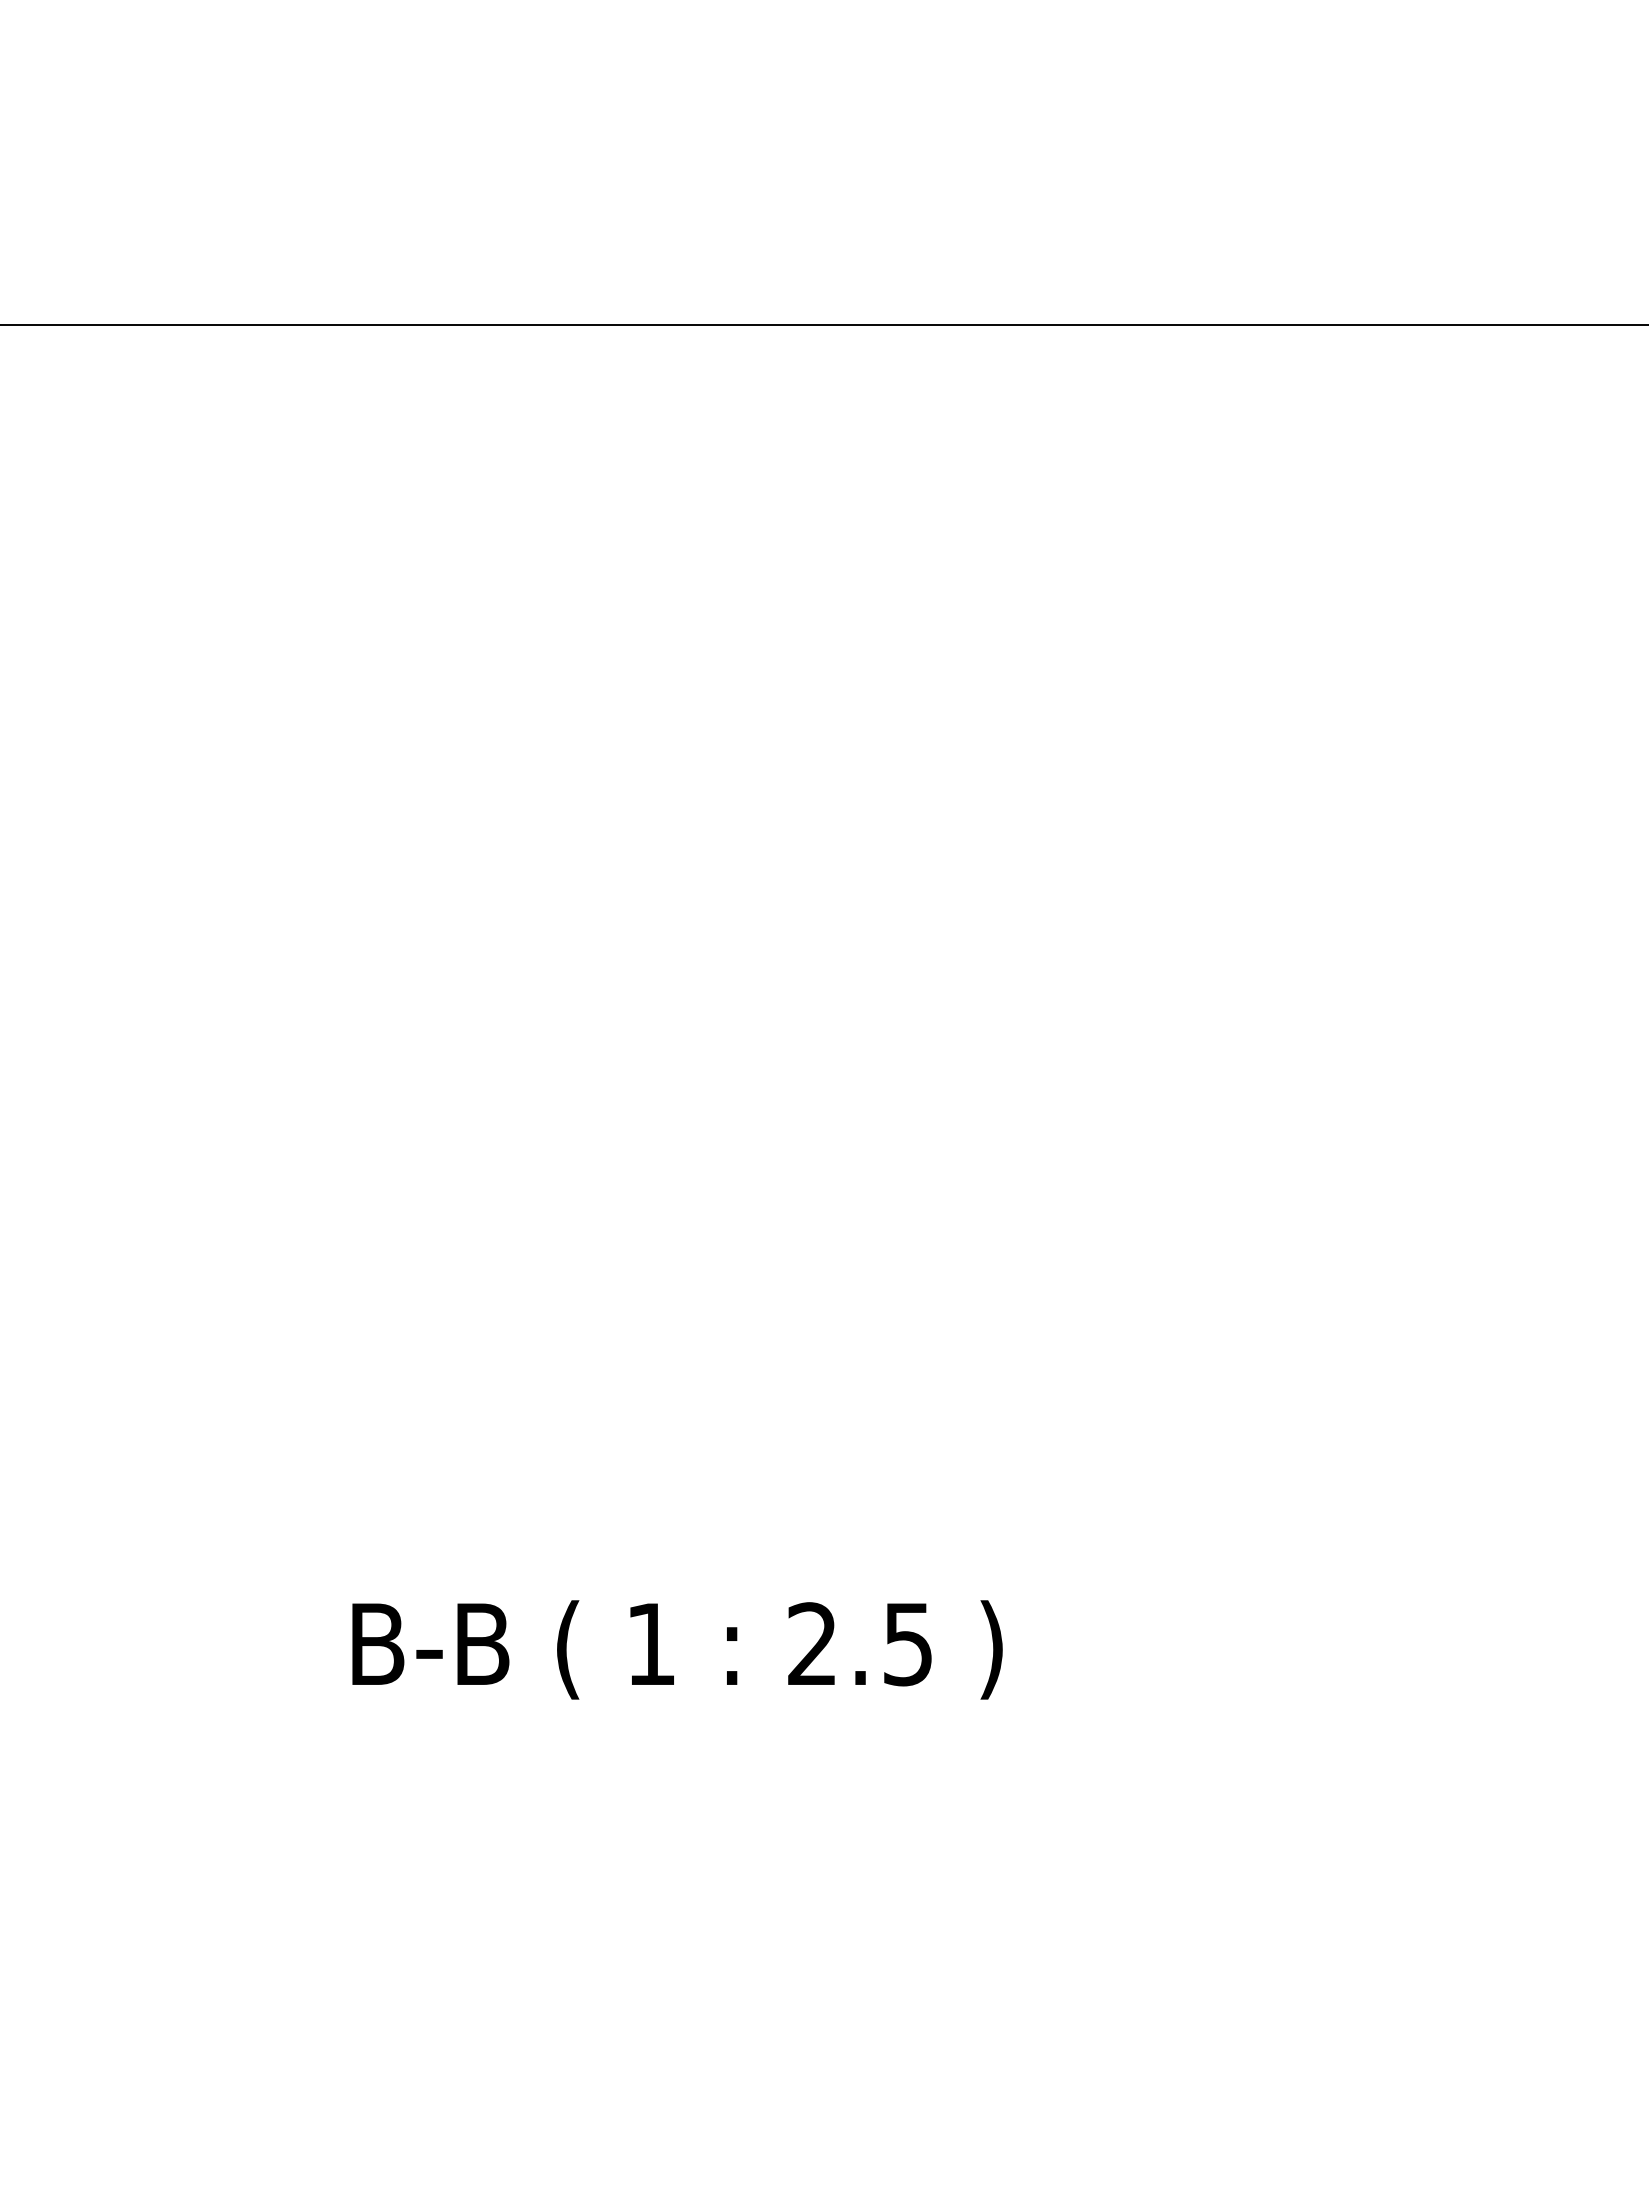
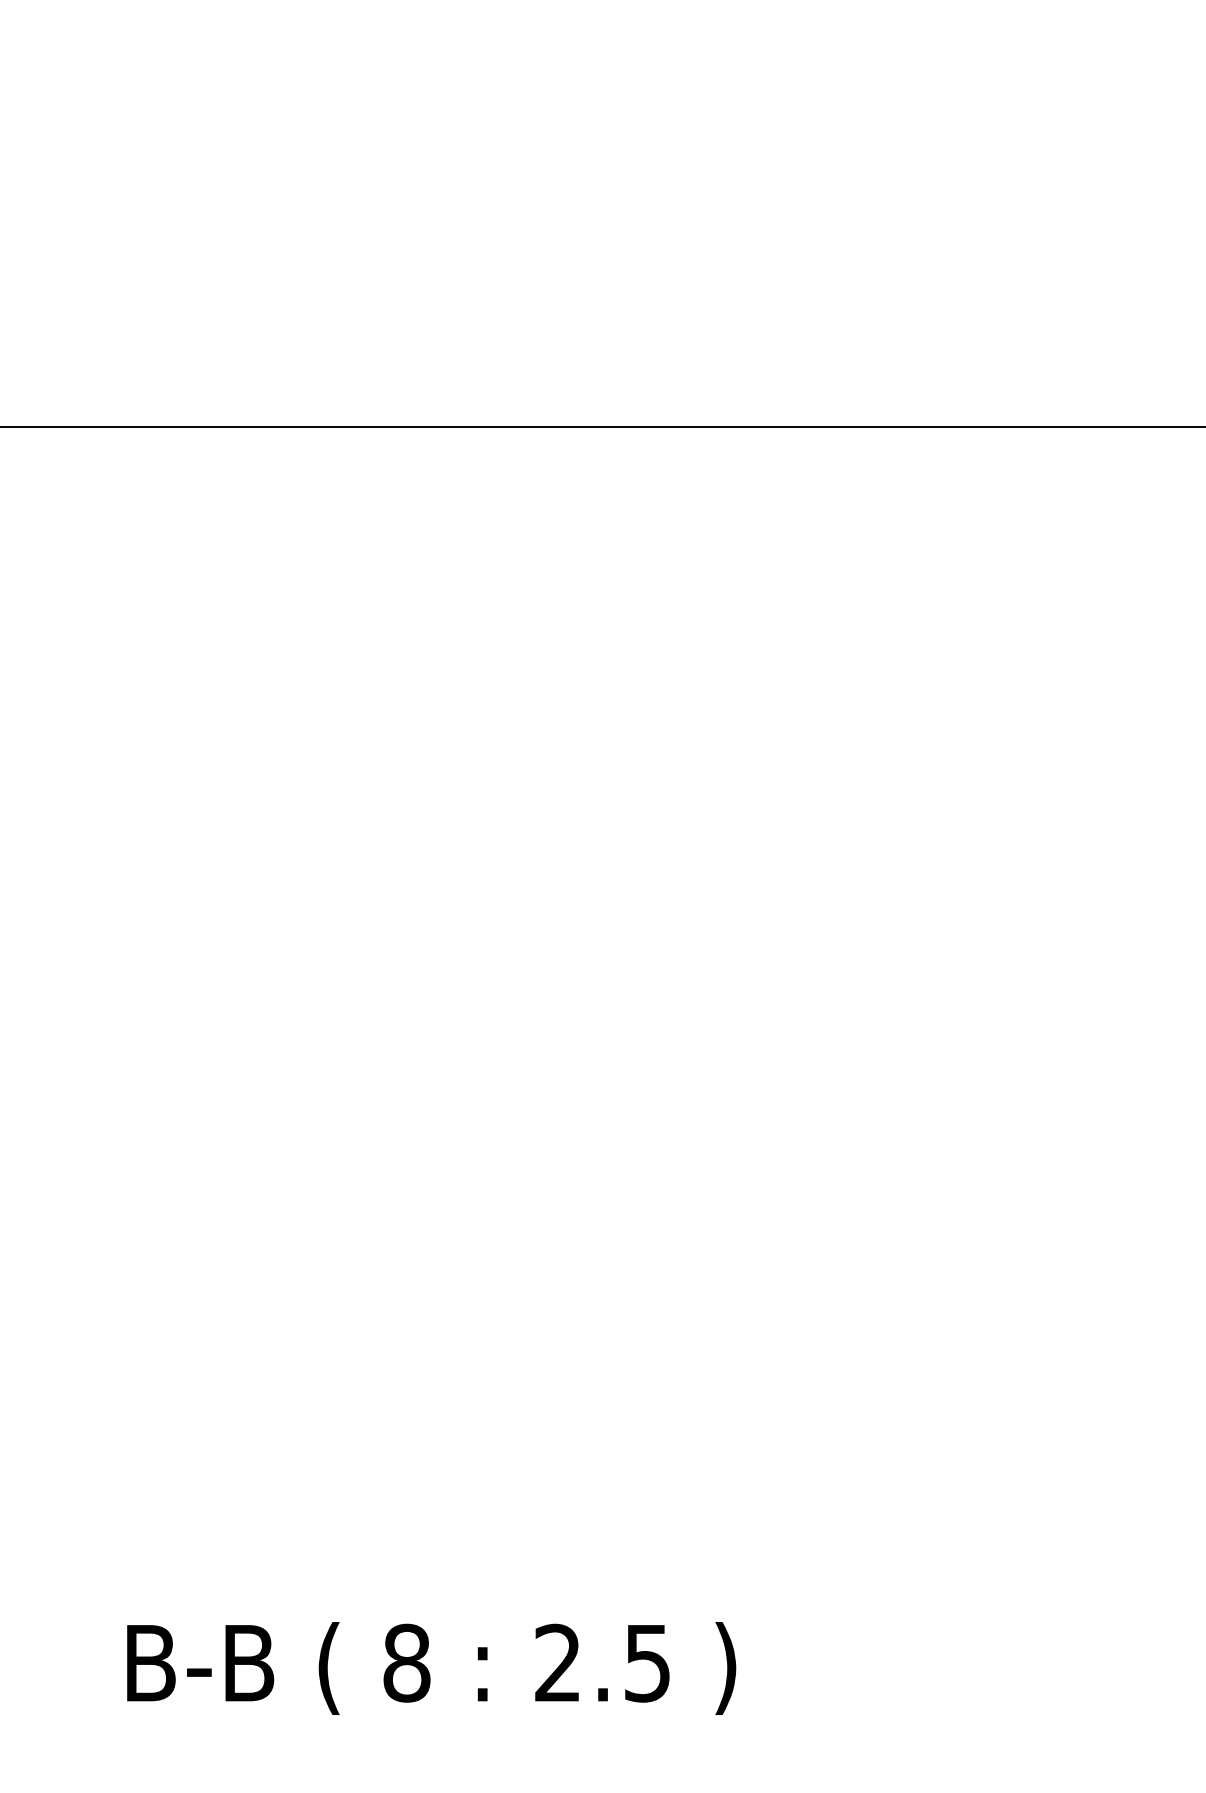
text: (651, 1644) -> (407, 1663), 1 -> 8

